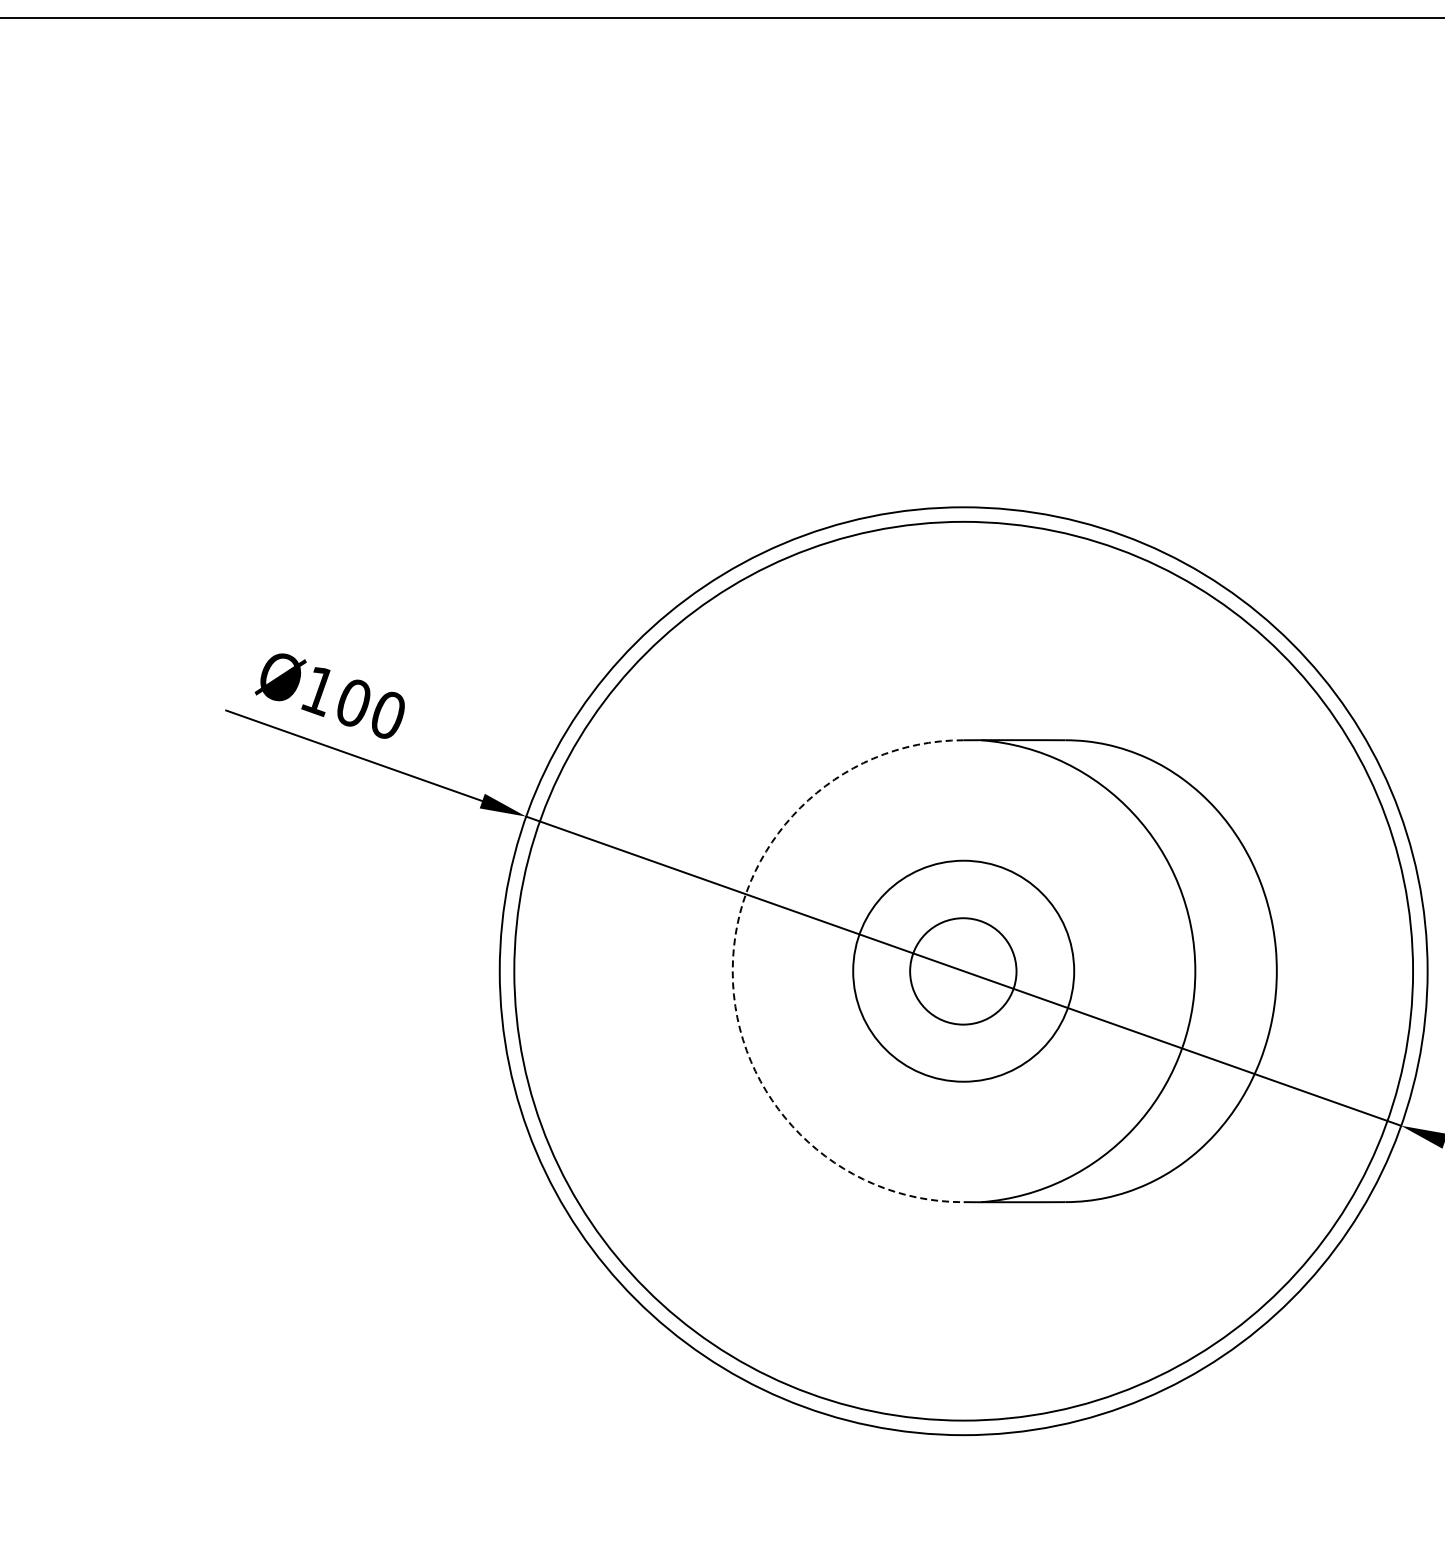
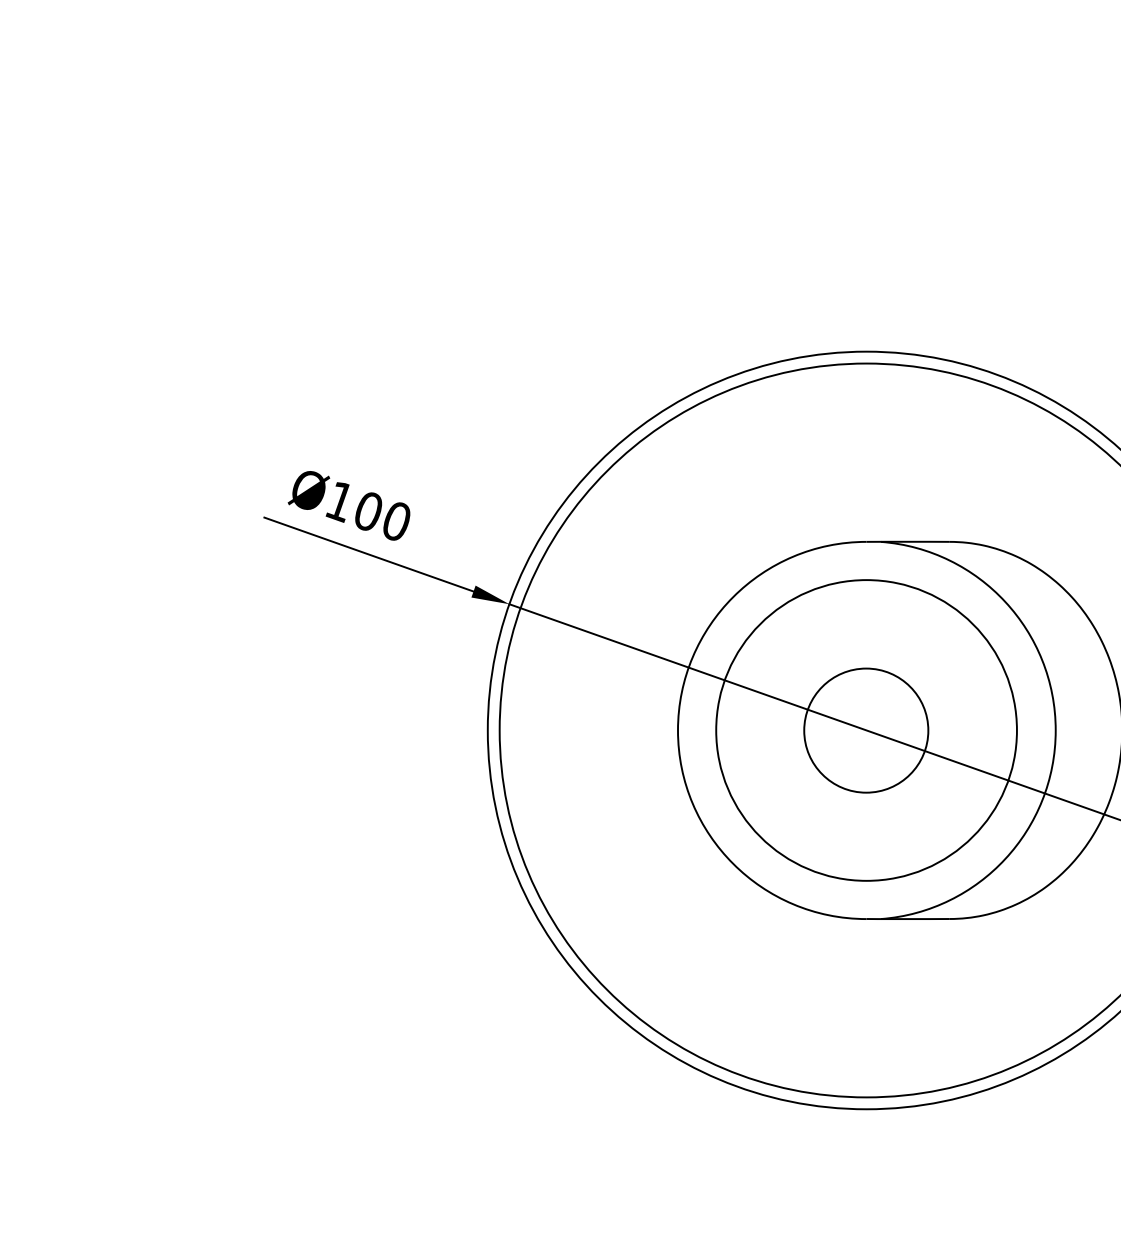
arc: (732, 971) -> (677, 730), dashed -> solid
circle: (963, 971) -> (866, 730), size x1.43
circle: (963, 971) -> (866, 730), size x1.67

